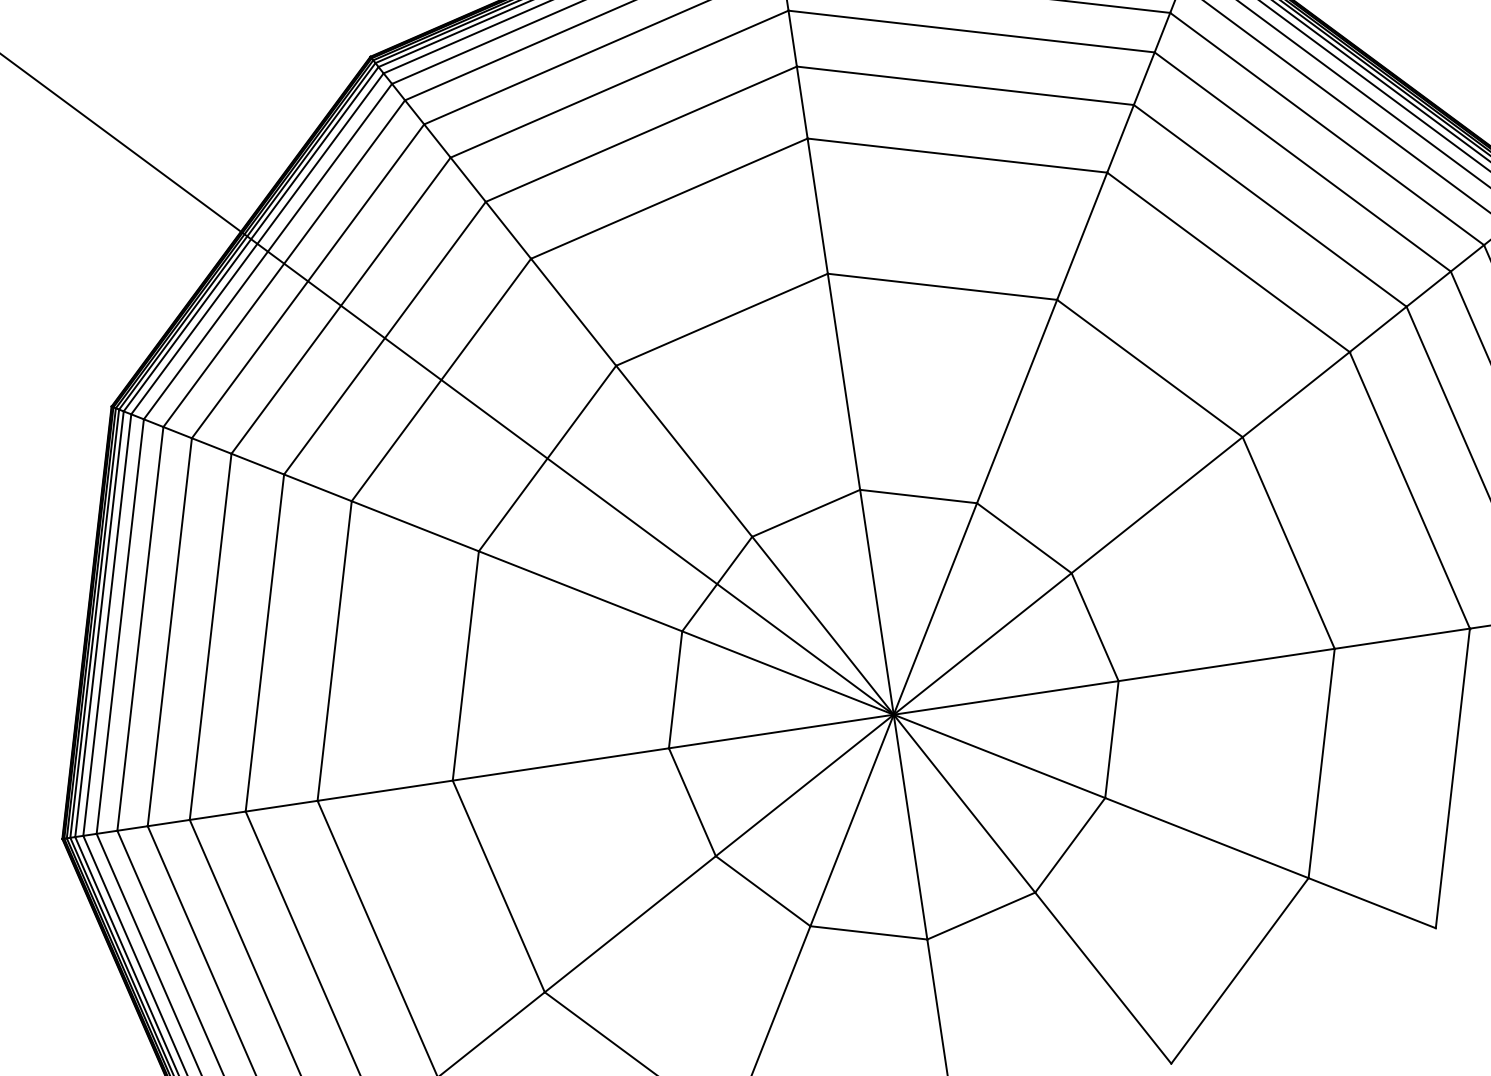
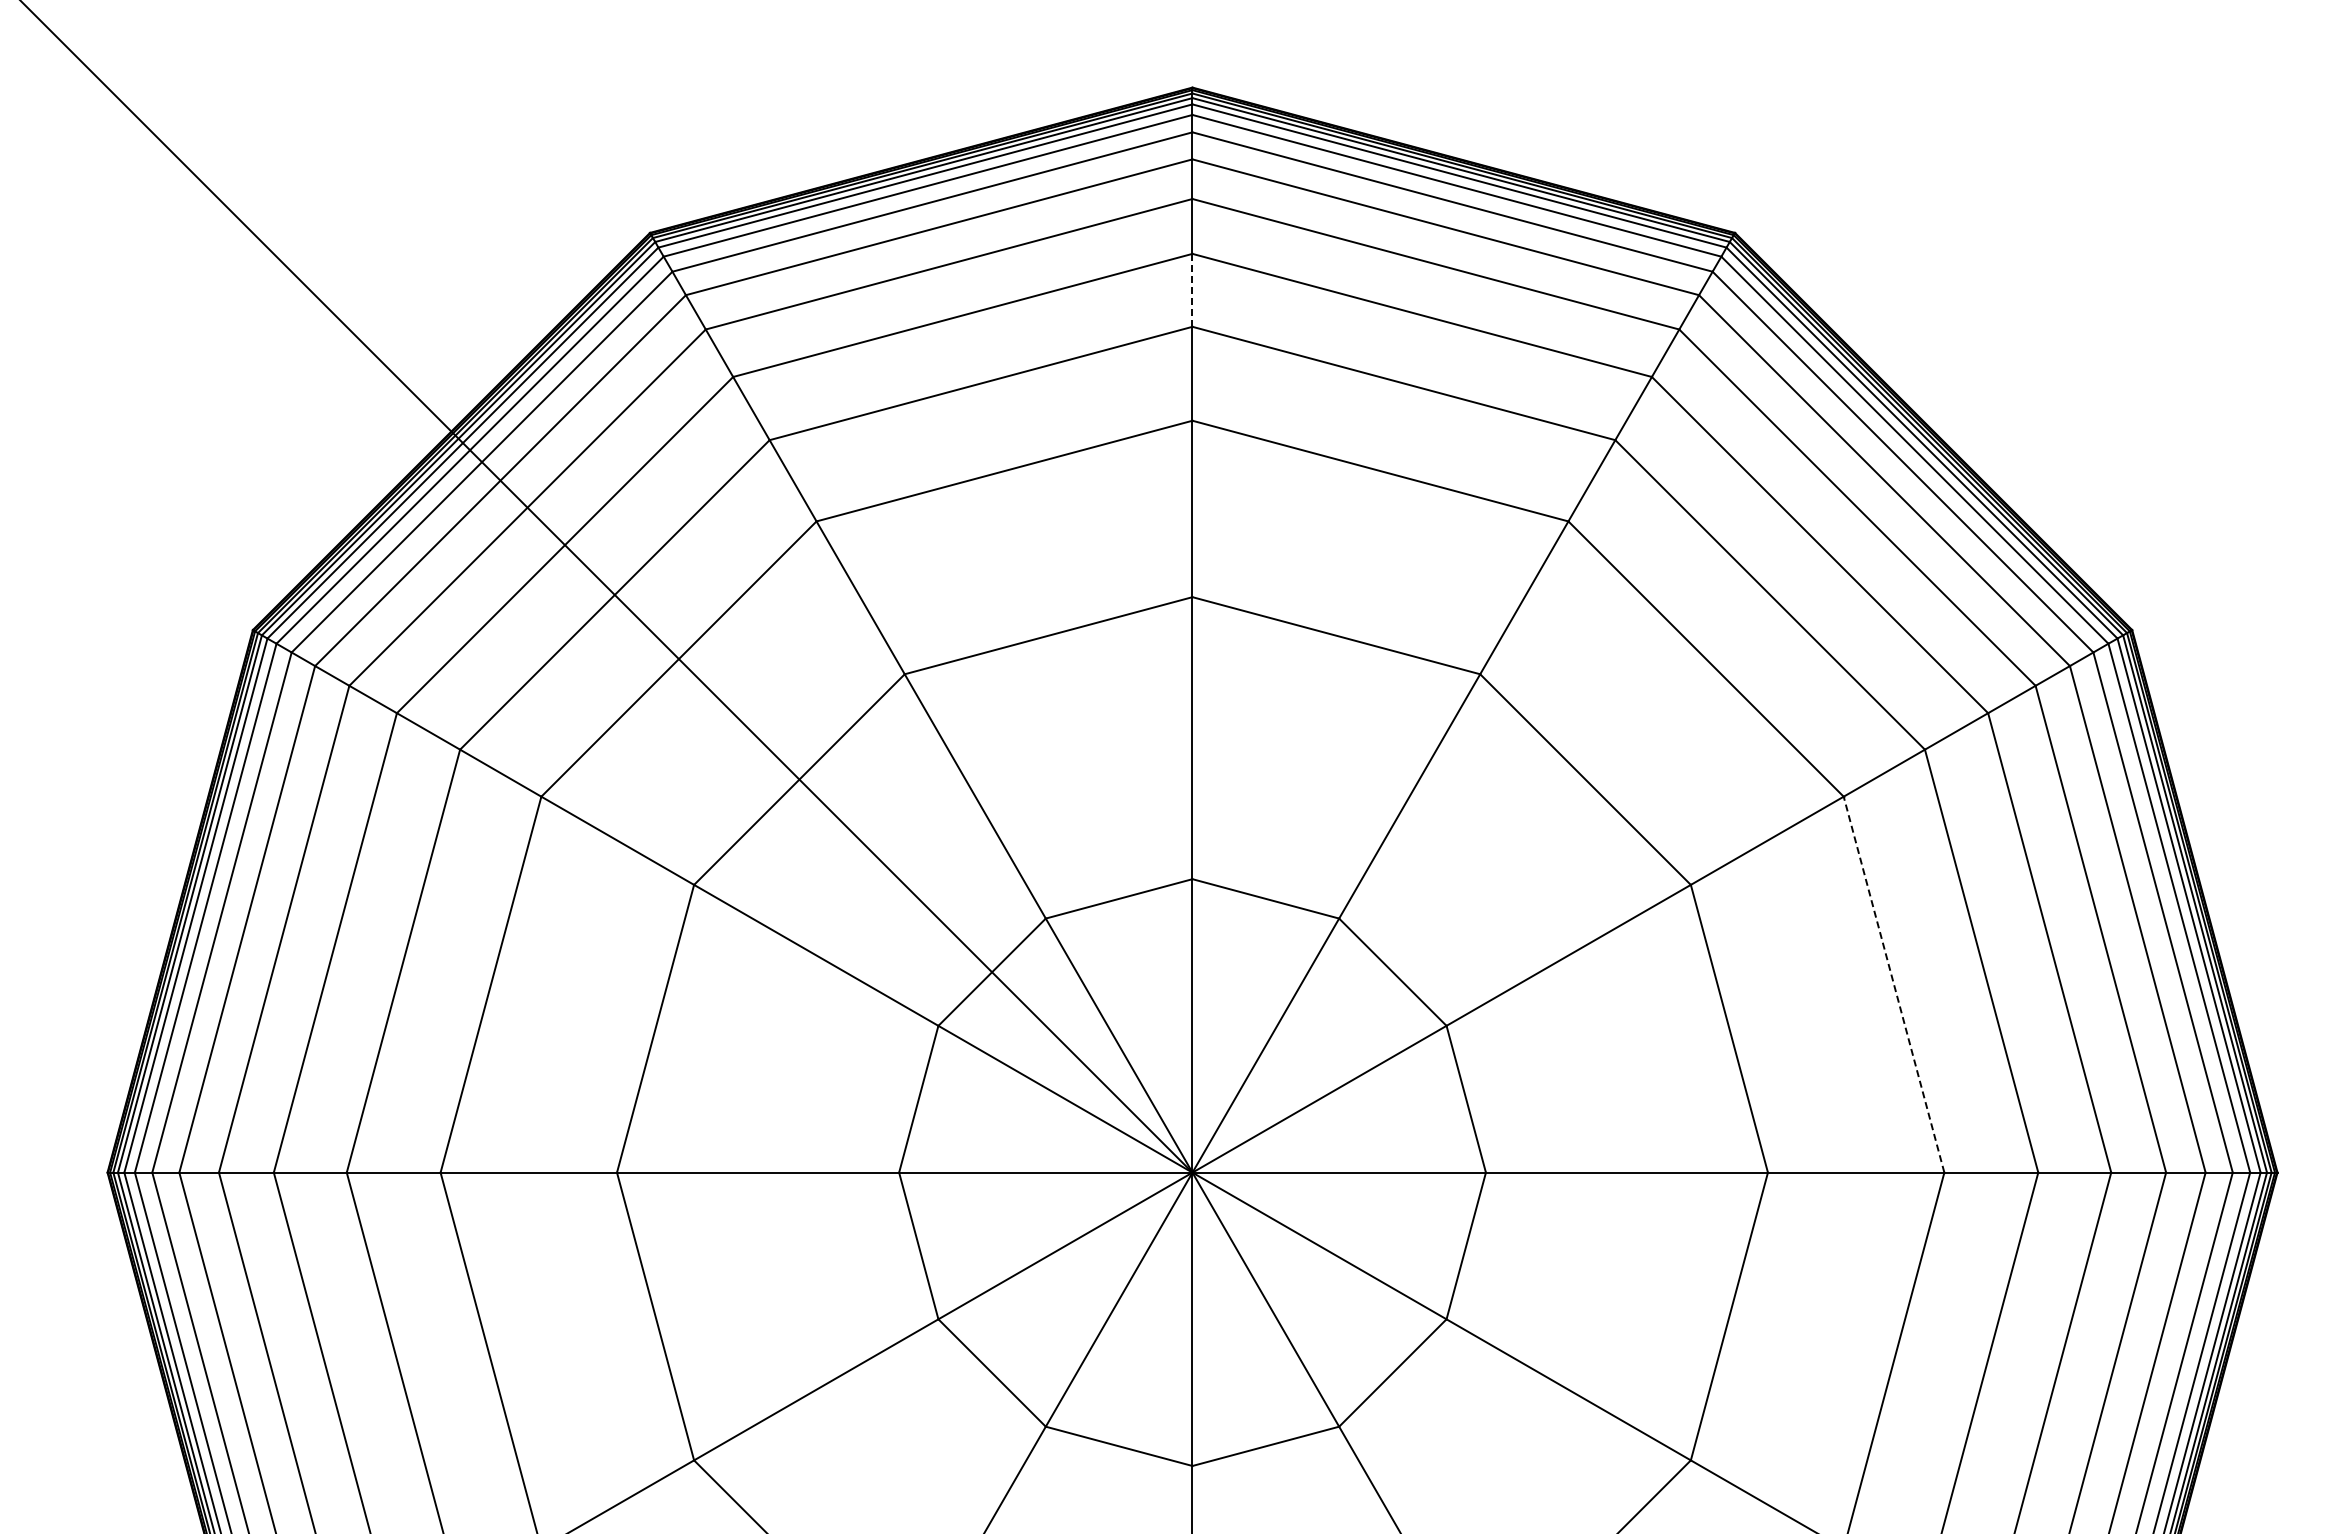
line: (792, 38) -> (1192, 290), solid -> dashed
line: (1410, 490) -> (1894, 984), solid -> dashed

